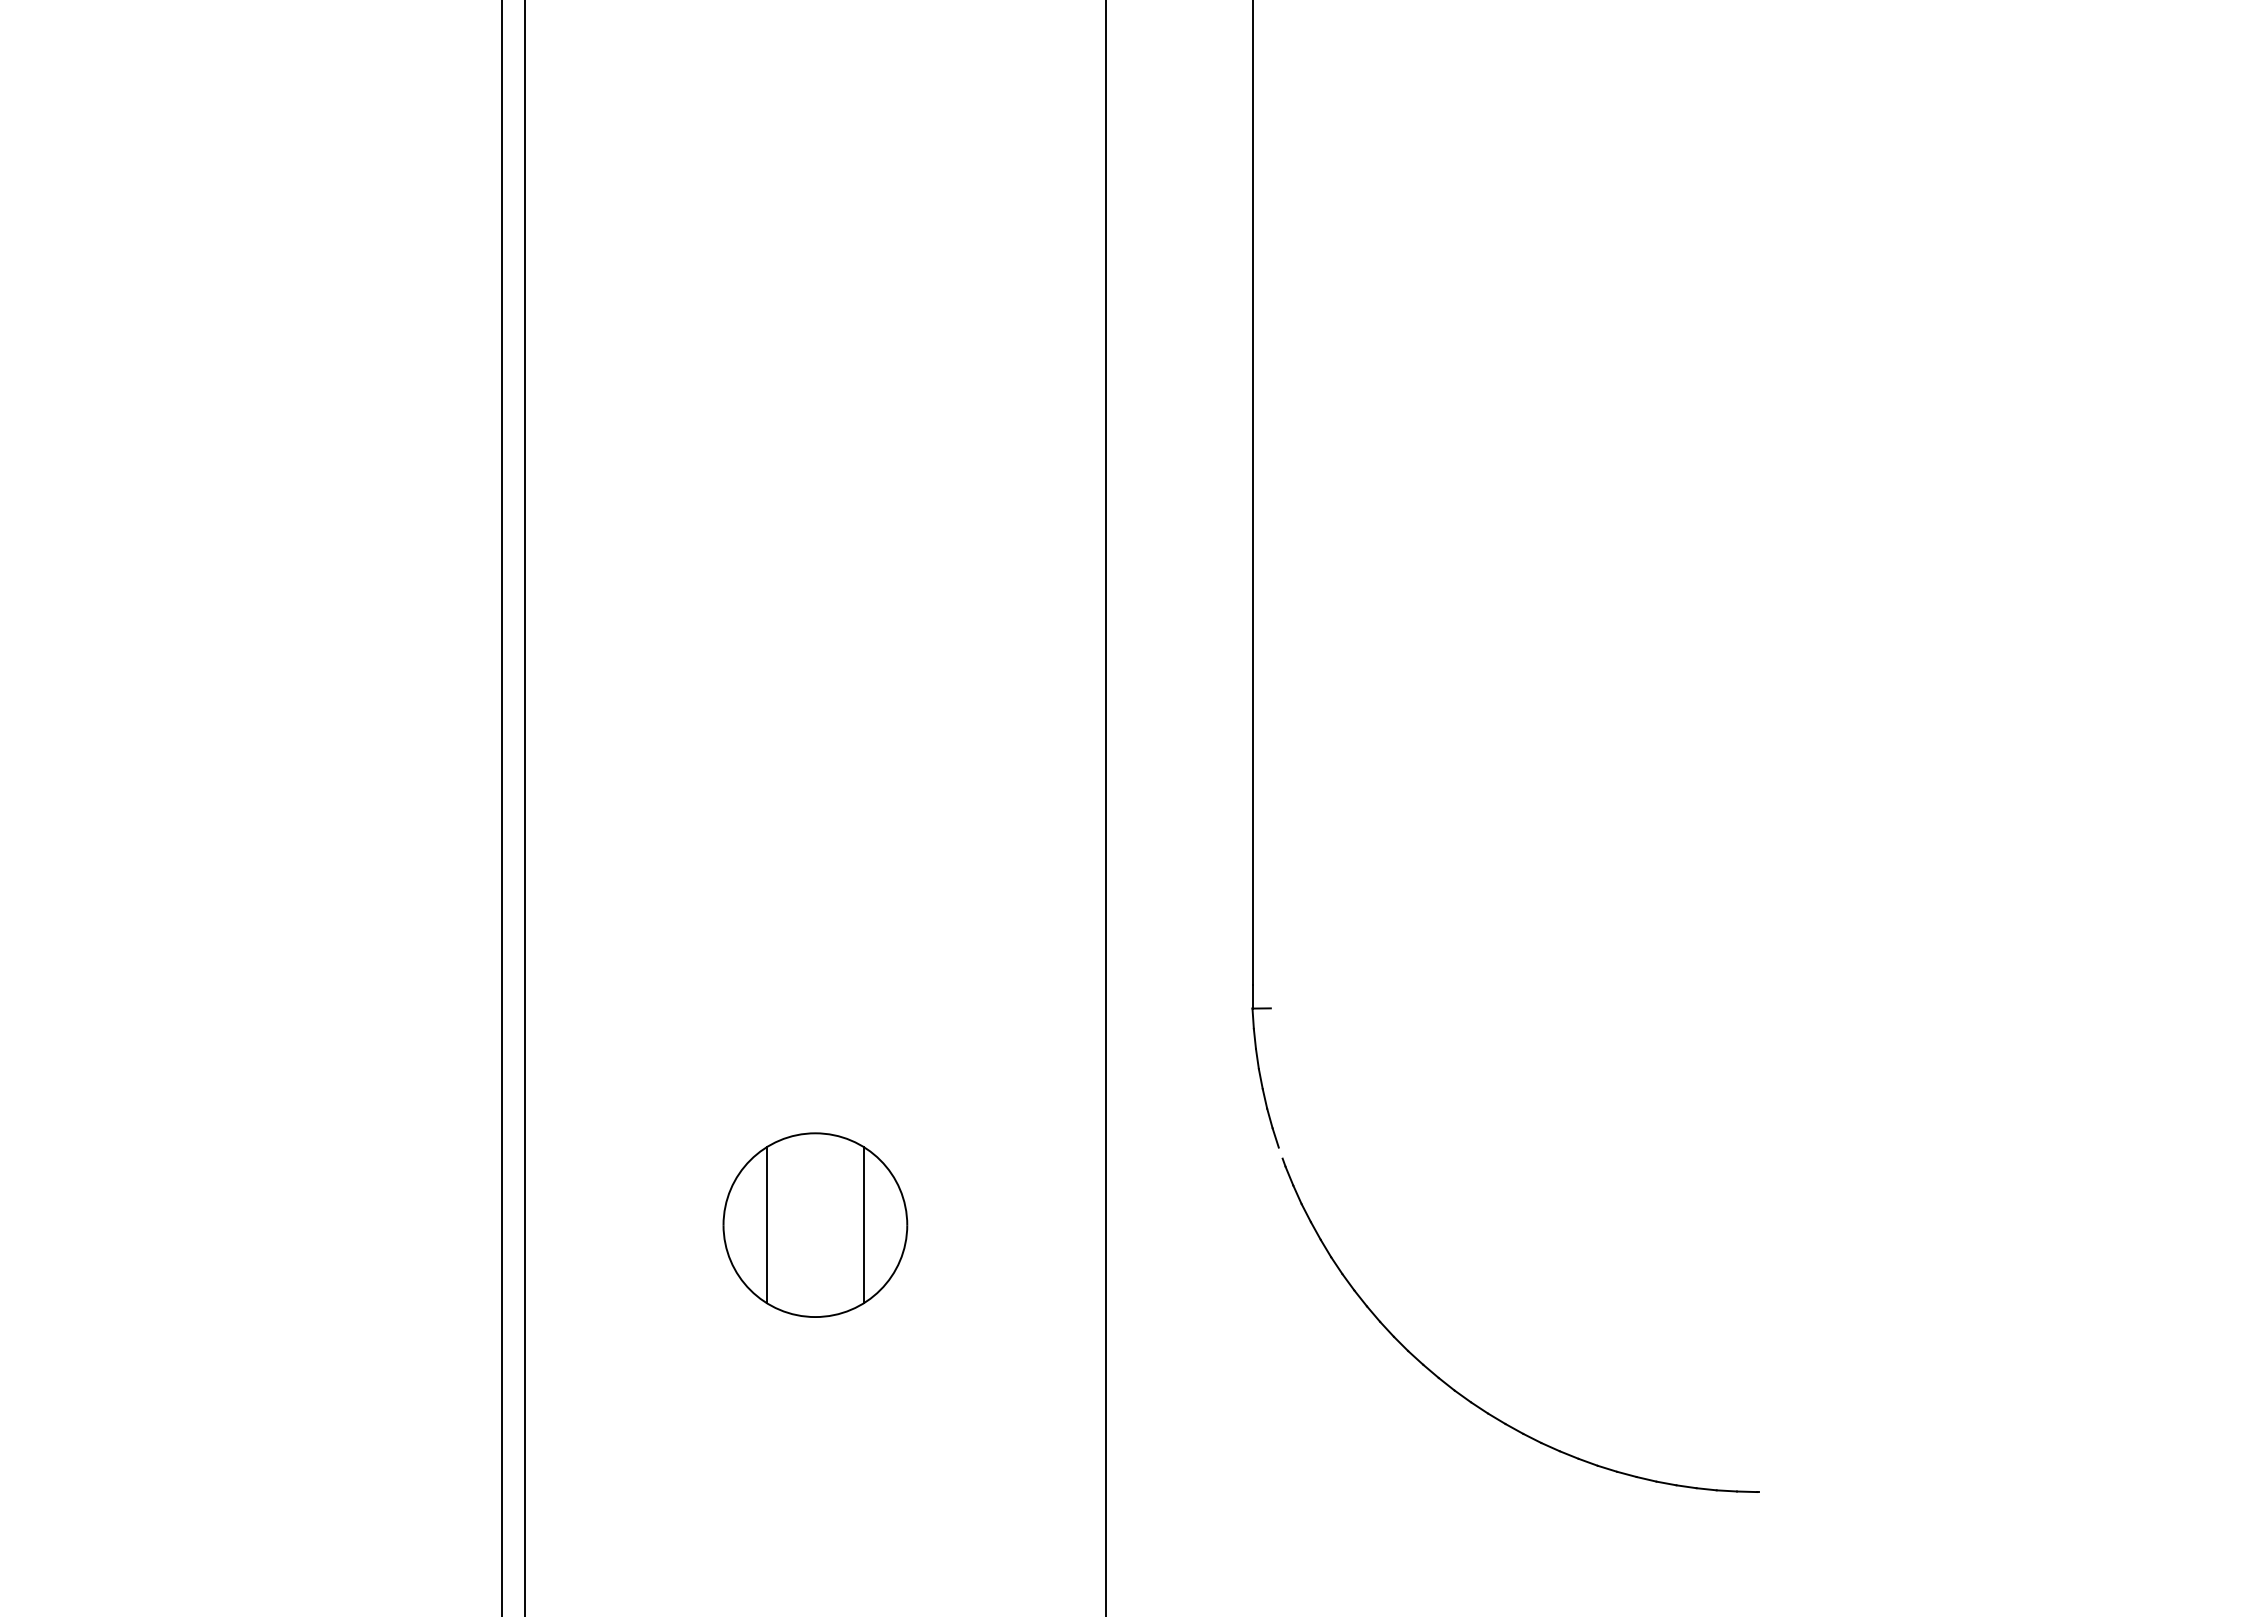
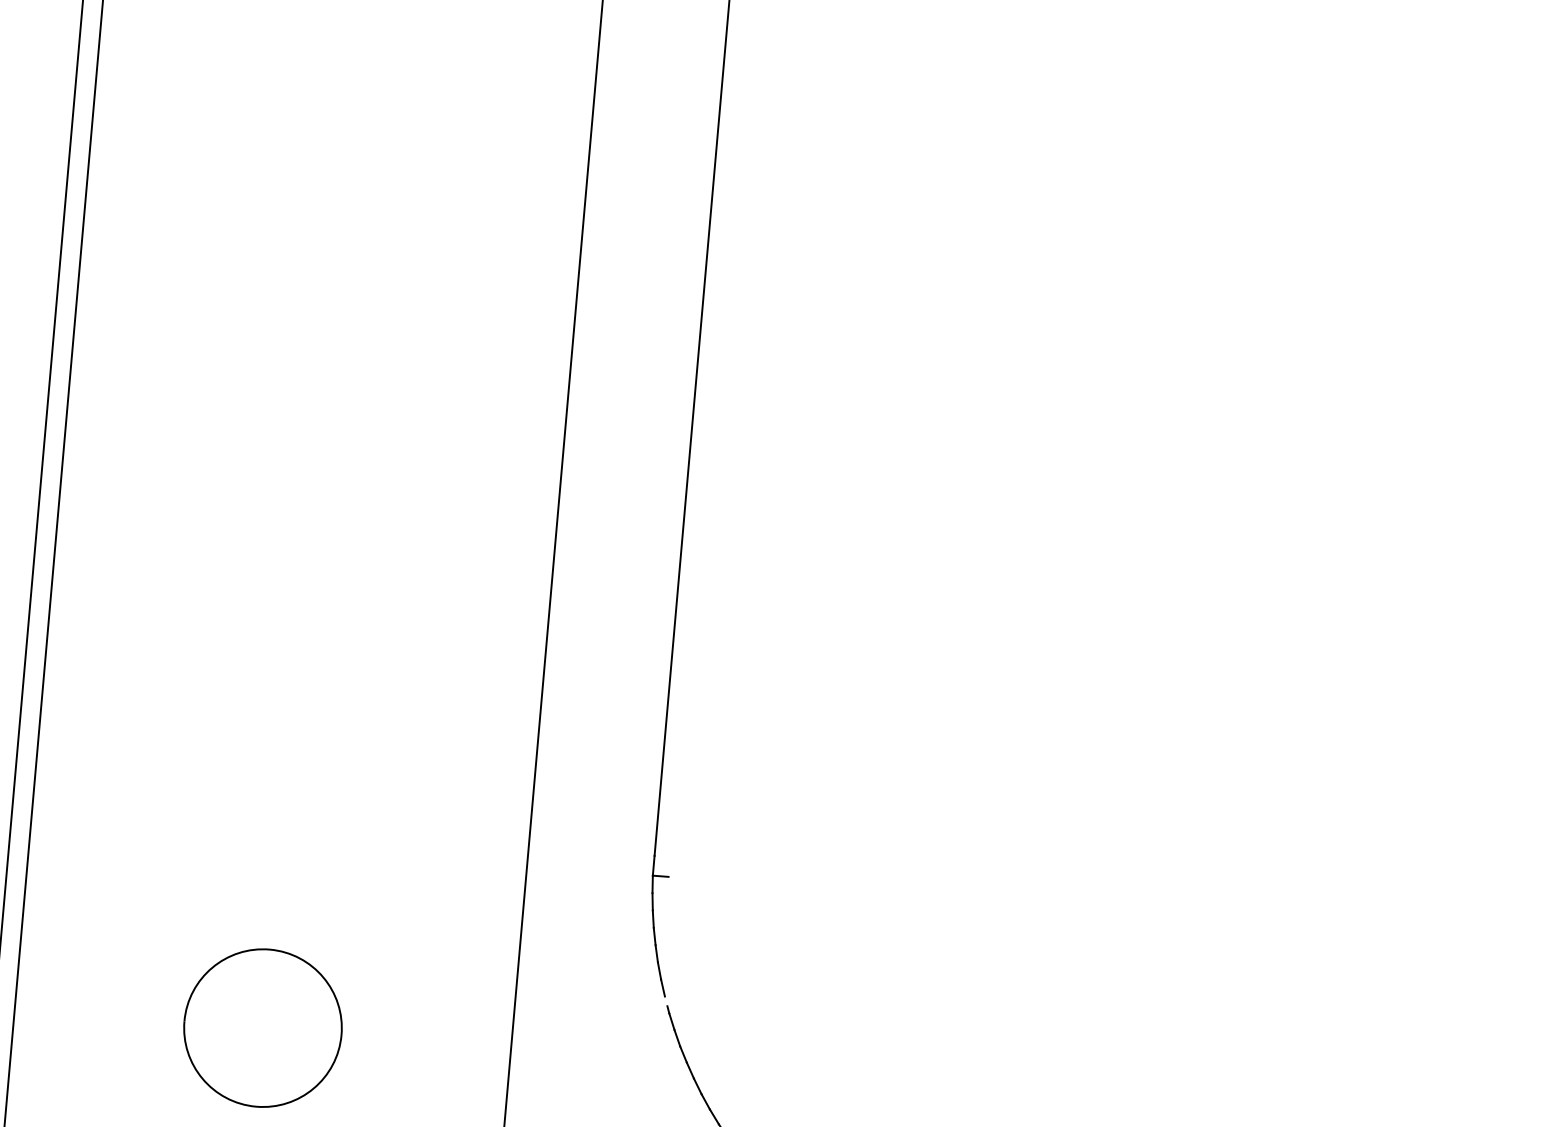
line: (767, 1224) -> (222, 1023), removed
line: (863, 1224) -> (304, 1031), removed

